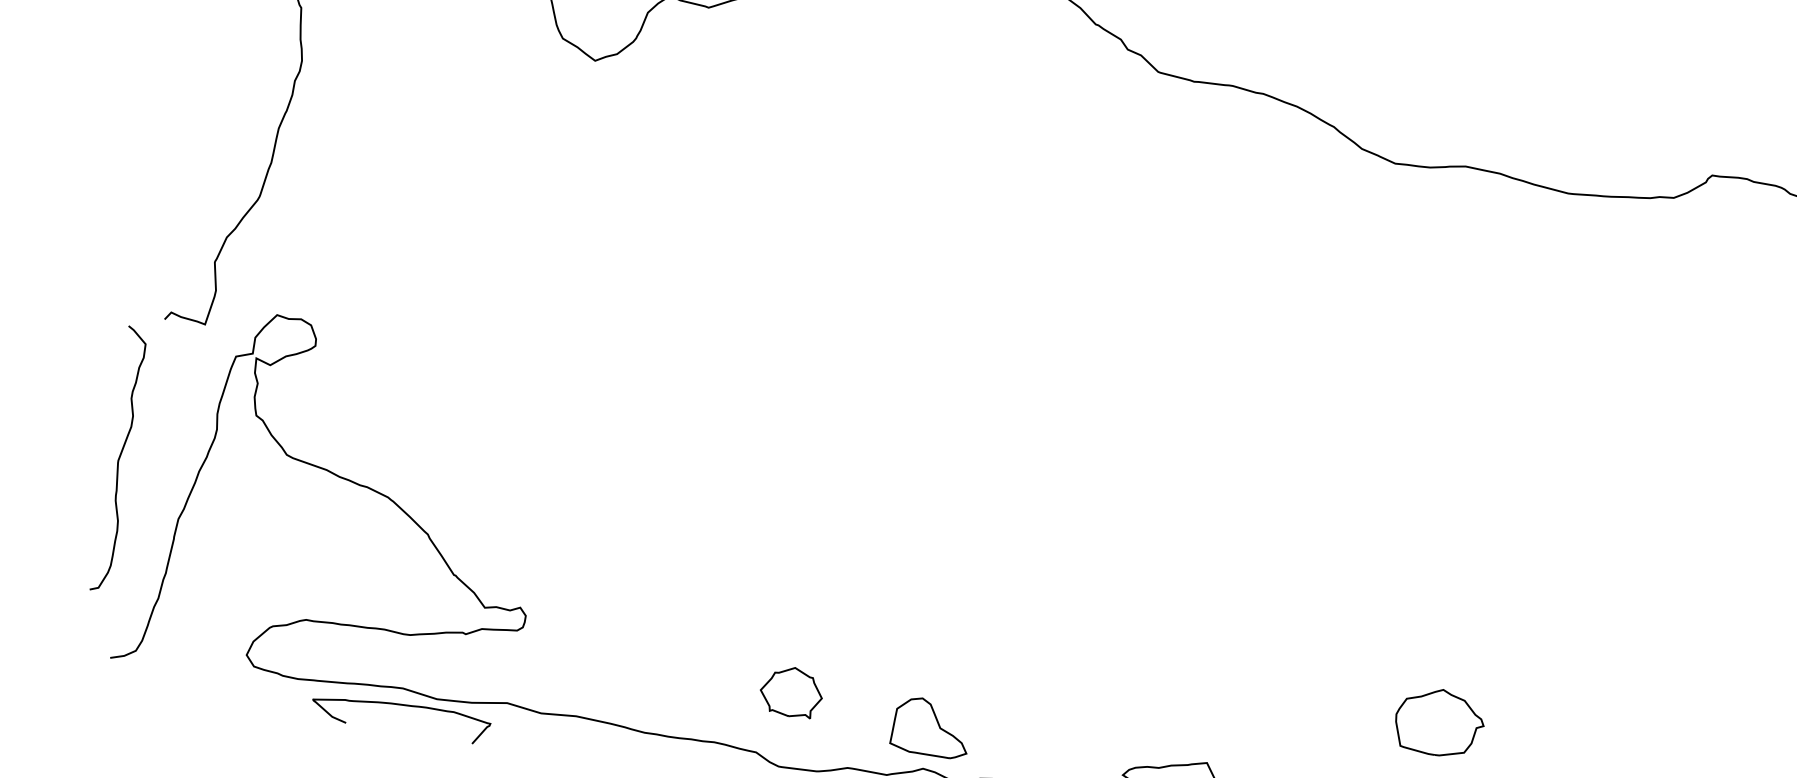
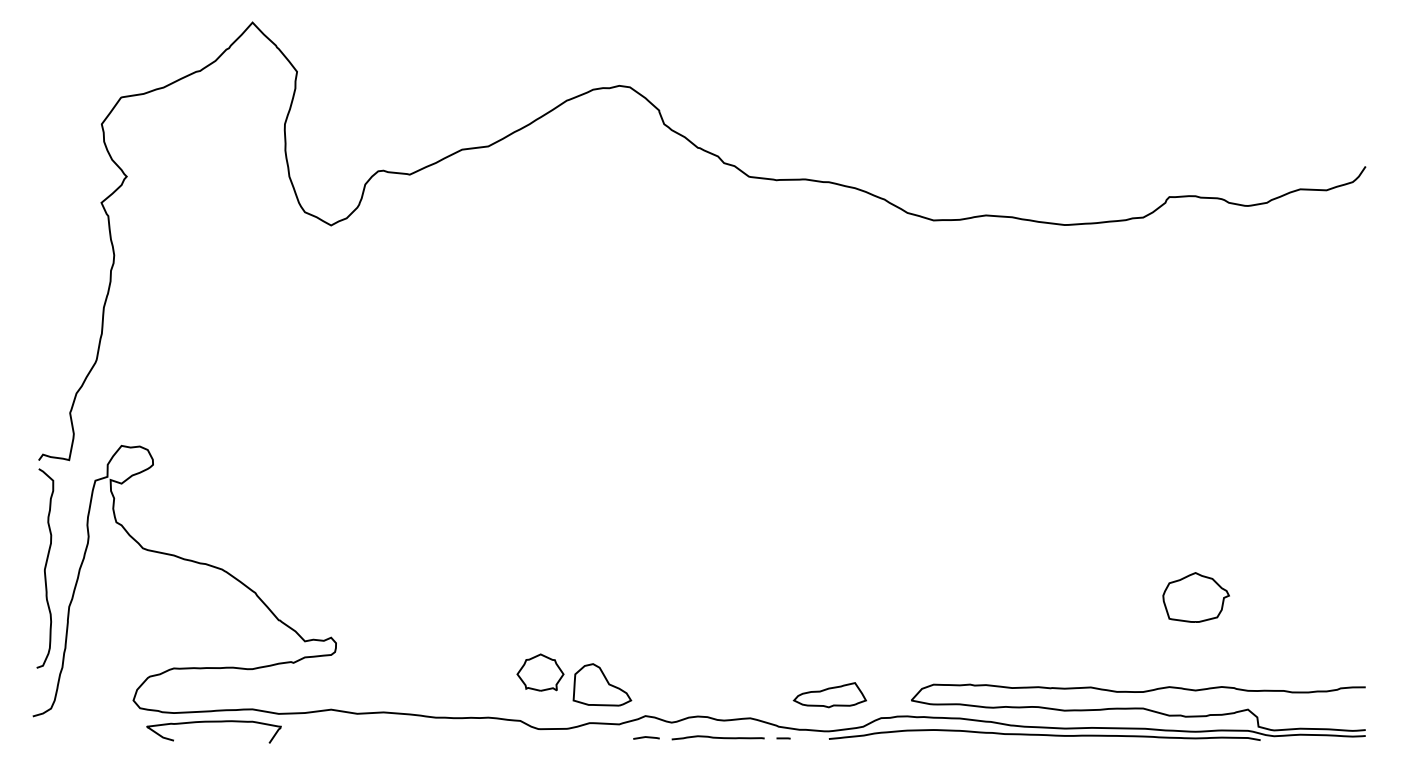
curve: (119, 459) -> (45, 568), moved
curve: (401, 706) -> (213, 722), moved
part: (1438, 722) -> (1195, 597), moved
part: (931, 727) -> (602, 684), moved

